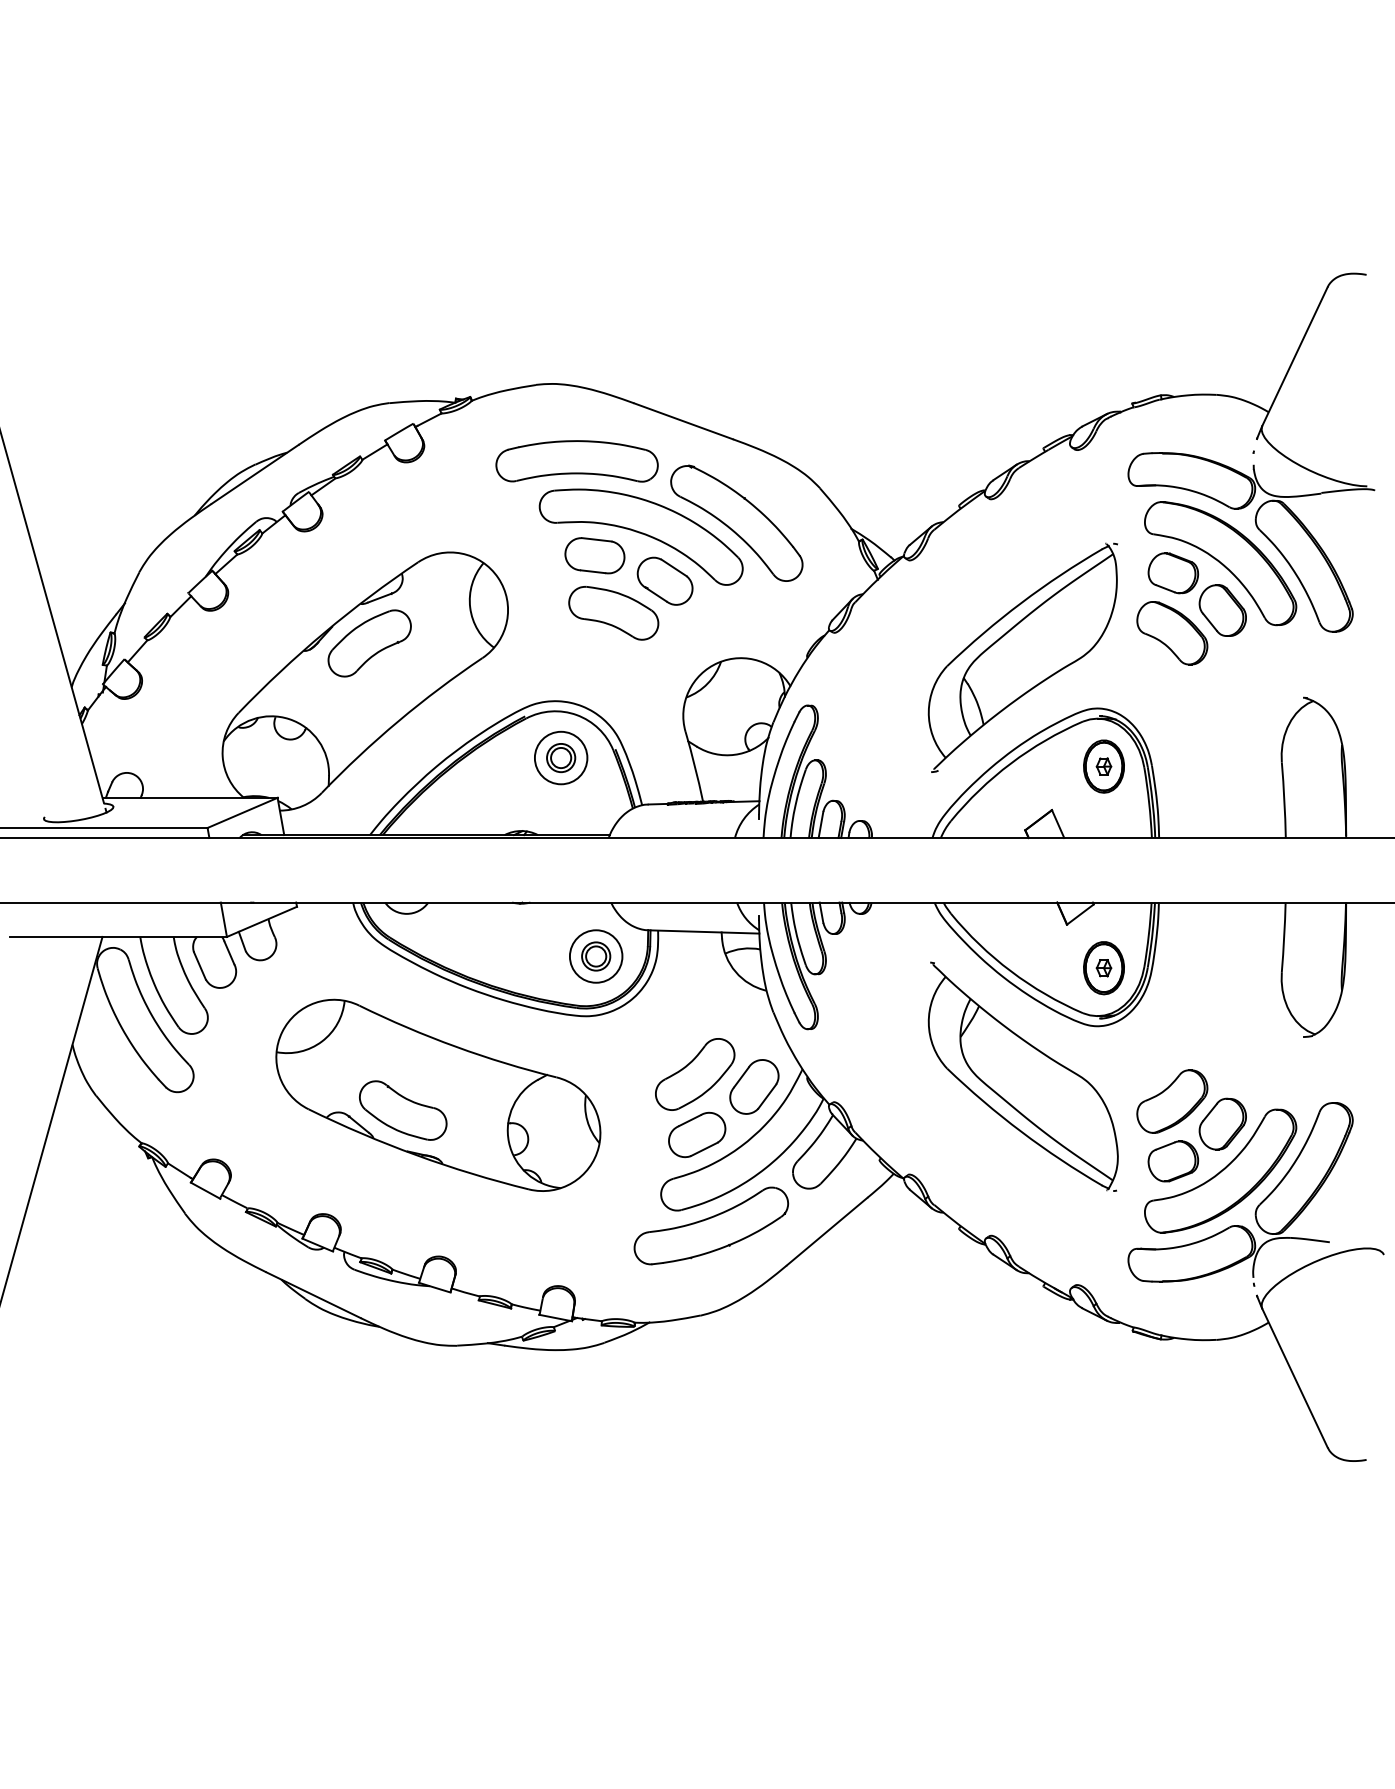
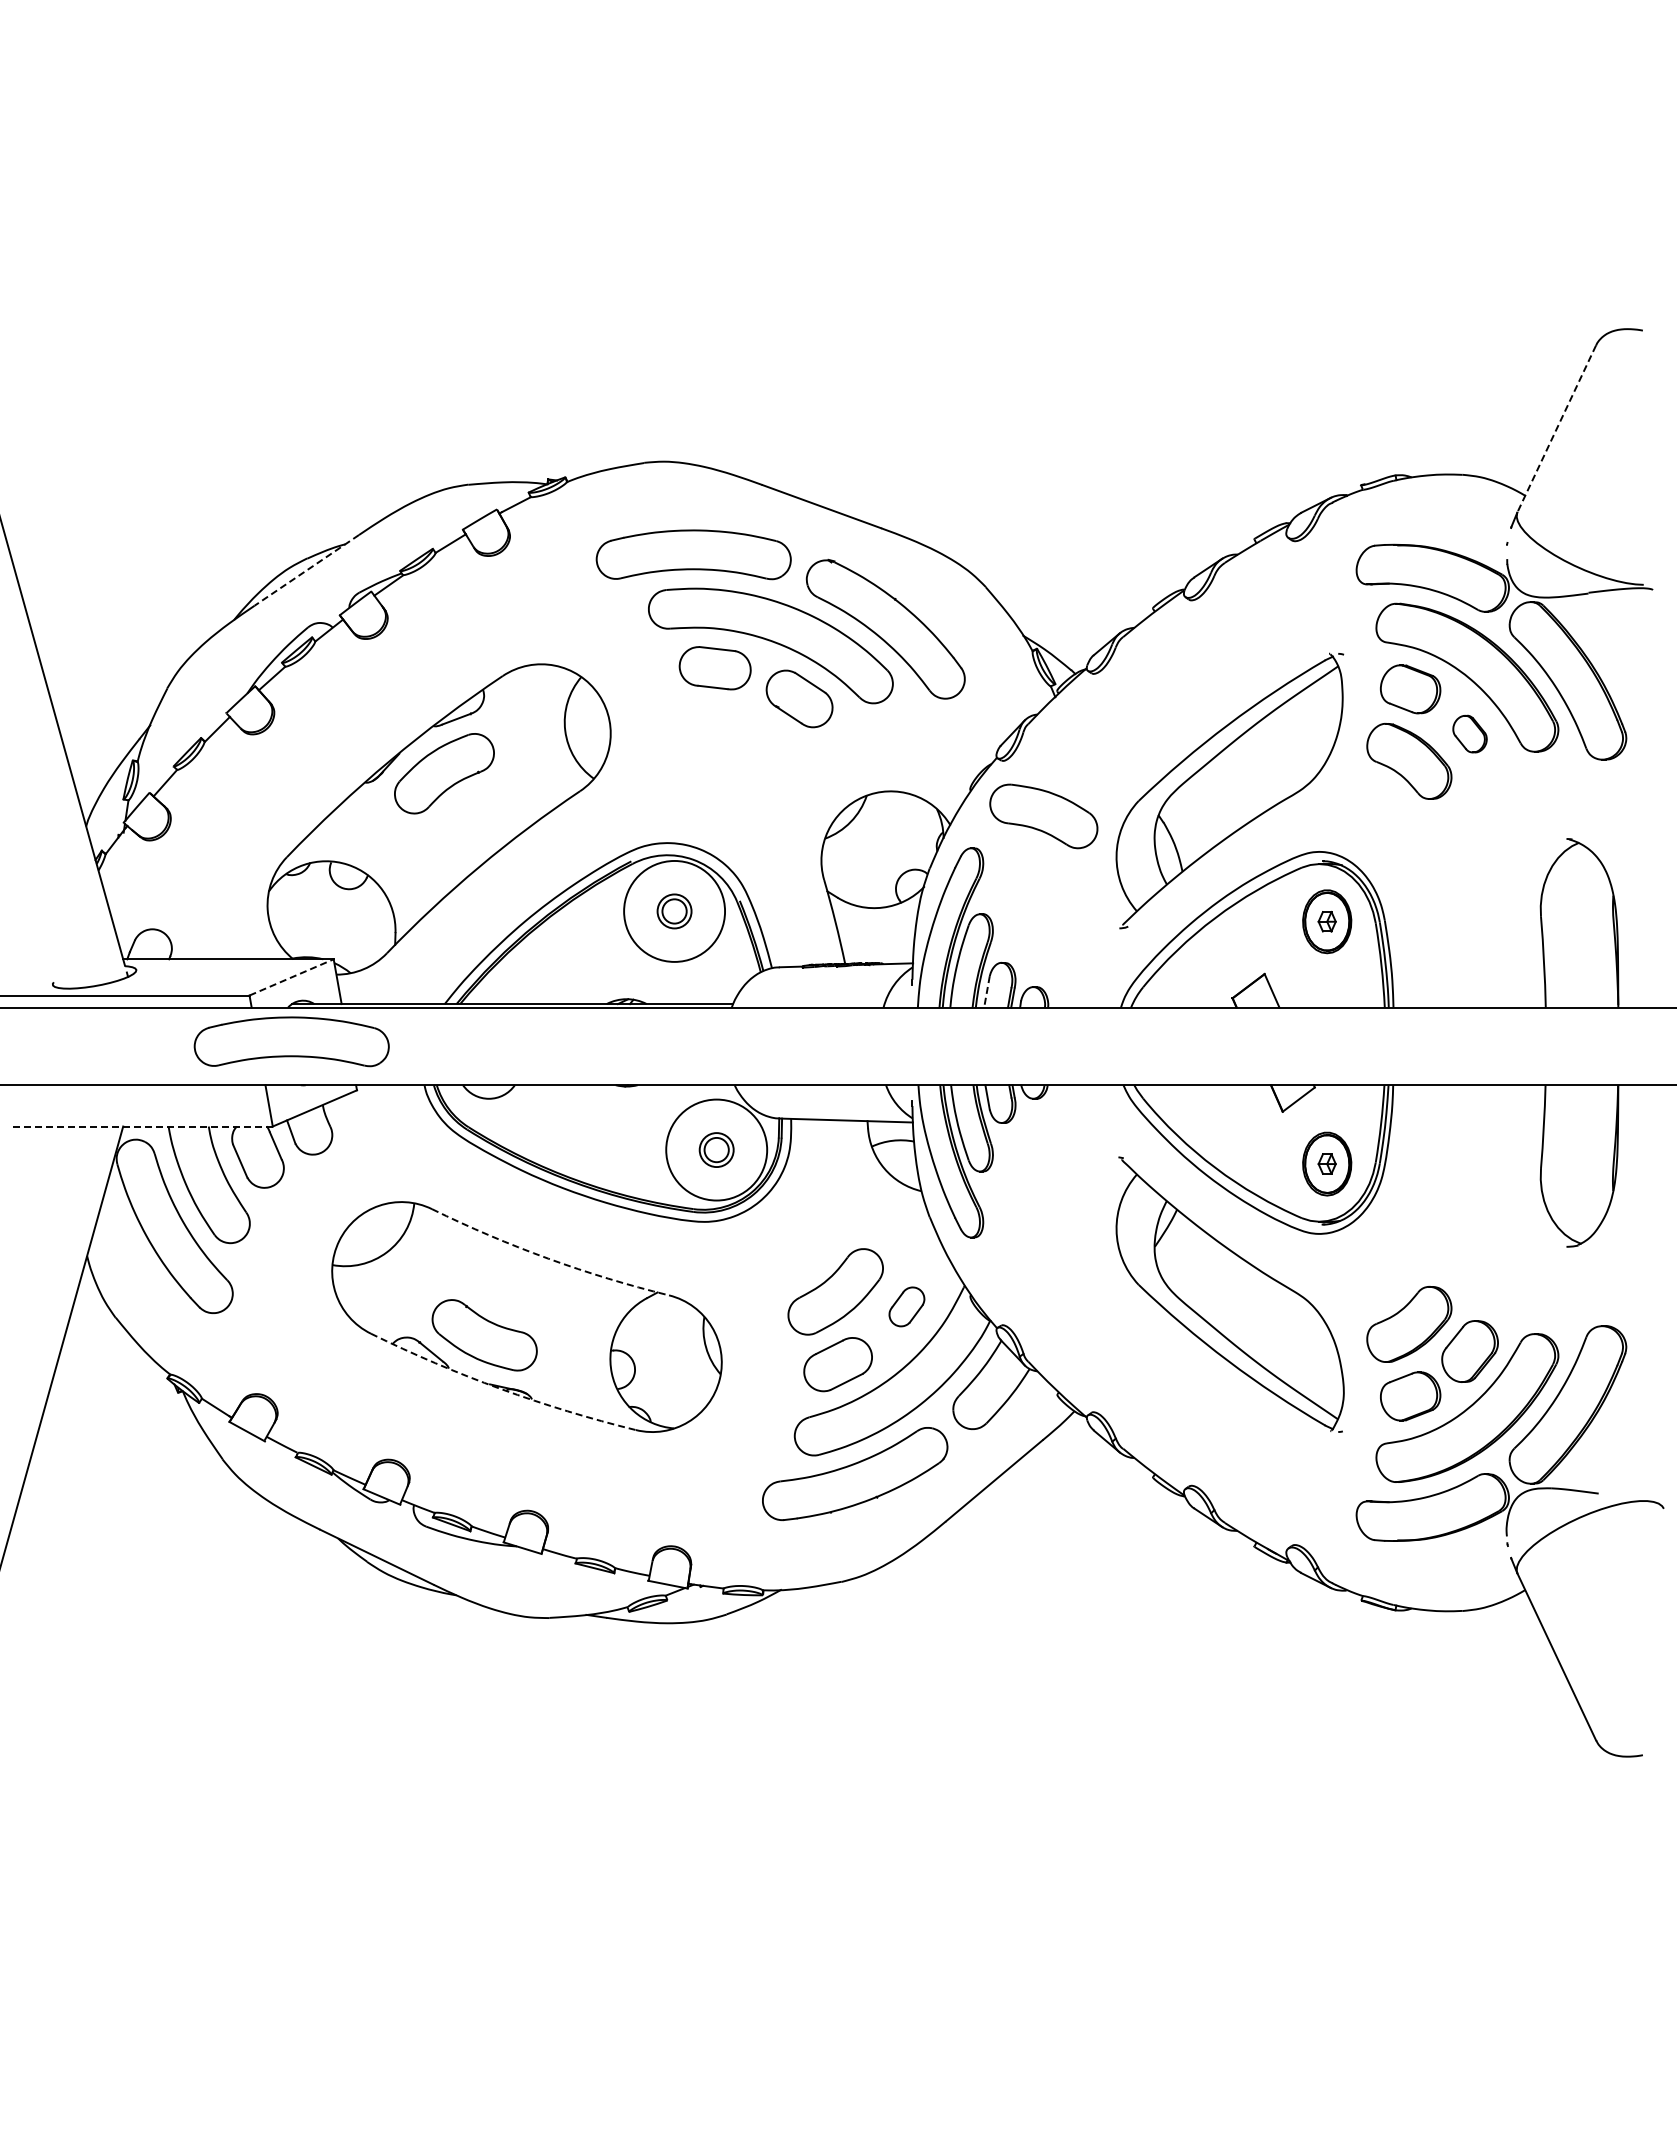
line: (1294, 357) -> (1556, 429), solid -> dashed
line: (254, 474) -> (306, 570), solid -> dashed
part: (1222, 610) -> (1469, 733), size x0.6
part: (613, 613) -> (1043, 816), moved
circle: (561, 758) -> (674, 911), size x1.6
line: (242, 812) -> (291, 977), solid -> dashed
line: (820, 824) -> (986, 991), solid -> dashed
part: (242, 866) -> (291, 1041), added
line: (119, 936) -> (143, 1126), solid -> dashed
circle: (596, 956) -> (716, 1149), size x1.6
arc: (456, 1046) -> (548, 1258), solid -> dashed
part: (754, 1086) -> (906, 1306), size x0.6
arc: (416, 1154) -> (500, 1388), solid -> dashed

